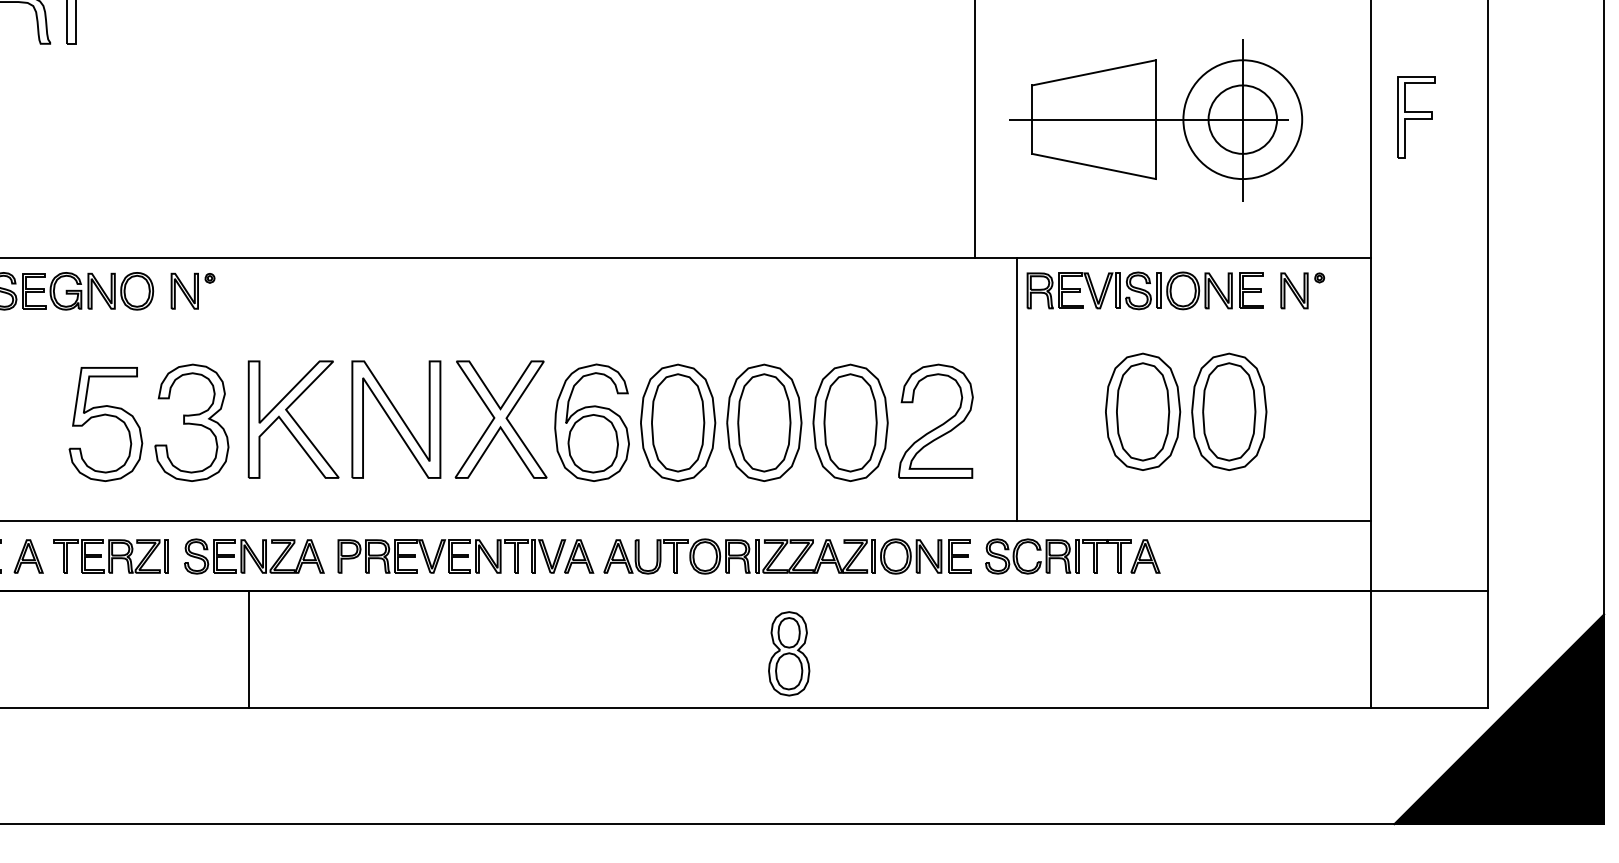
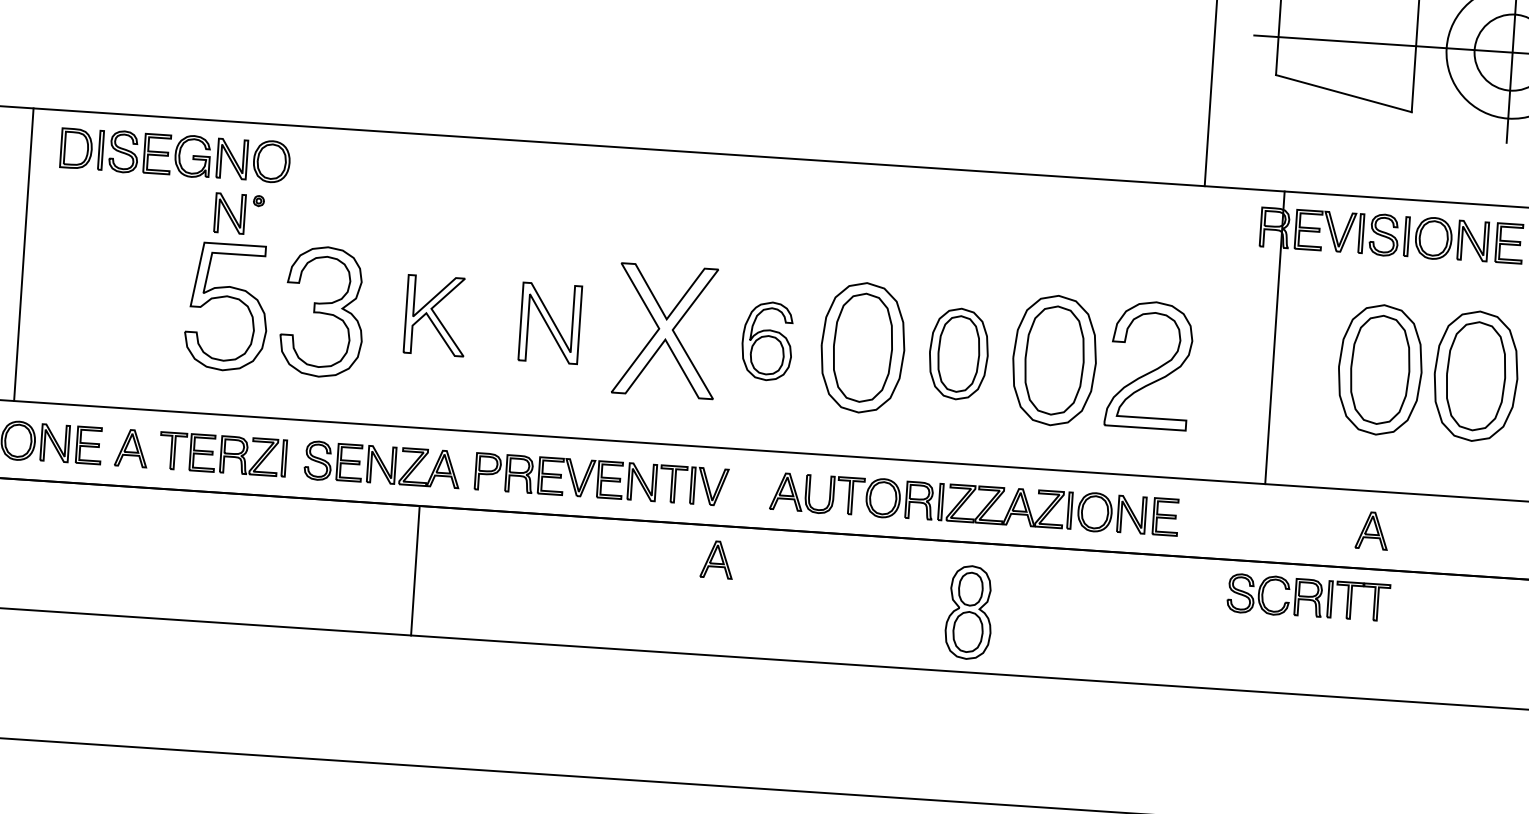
part: (192, 290) -> (238, 213), moved
line: (1016, 389) -> (1274, 337), moved
part: (293, 419) -> (435, 315), size x0.6
part: (396, 419) -> (550, 323), size x0.6
part: (591, 422) -> (766, 340), size x0.6
part: (764, 422) -> (958, 353), size x0.7
part: (579, 556) -> (717, 559), moved
part: (1058, 556) -> (1308, 597), moved
line: (249, 649) -> (415, 570), moved

